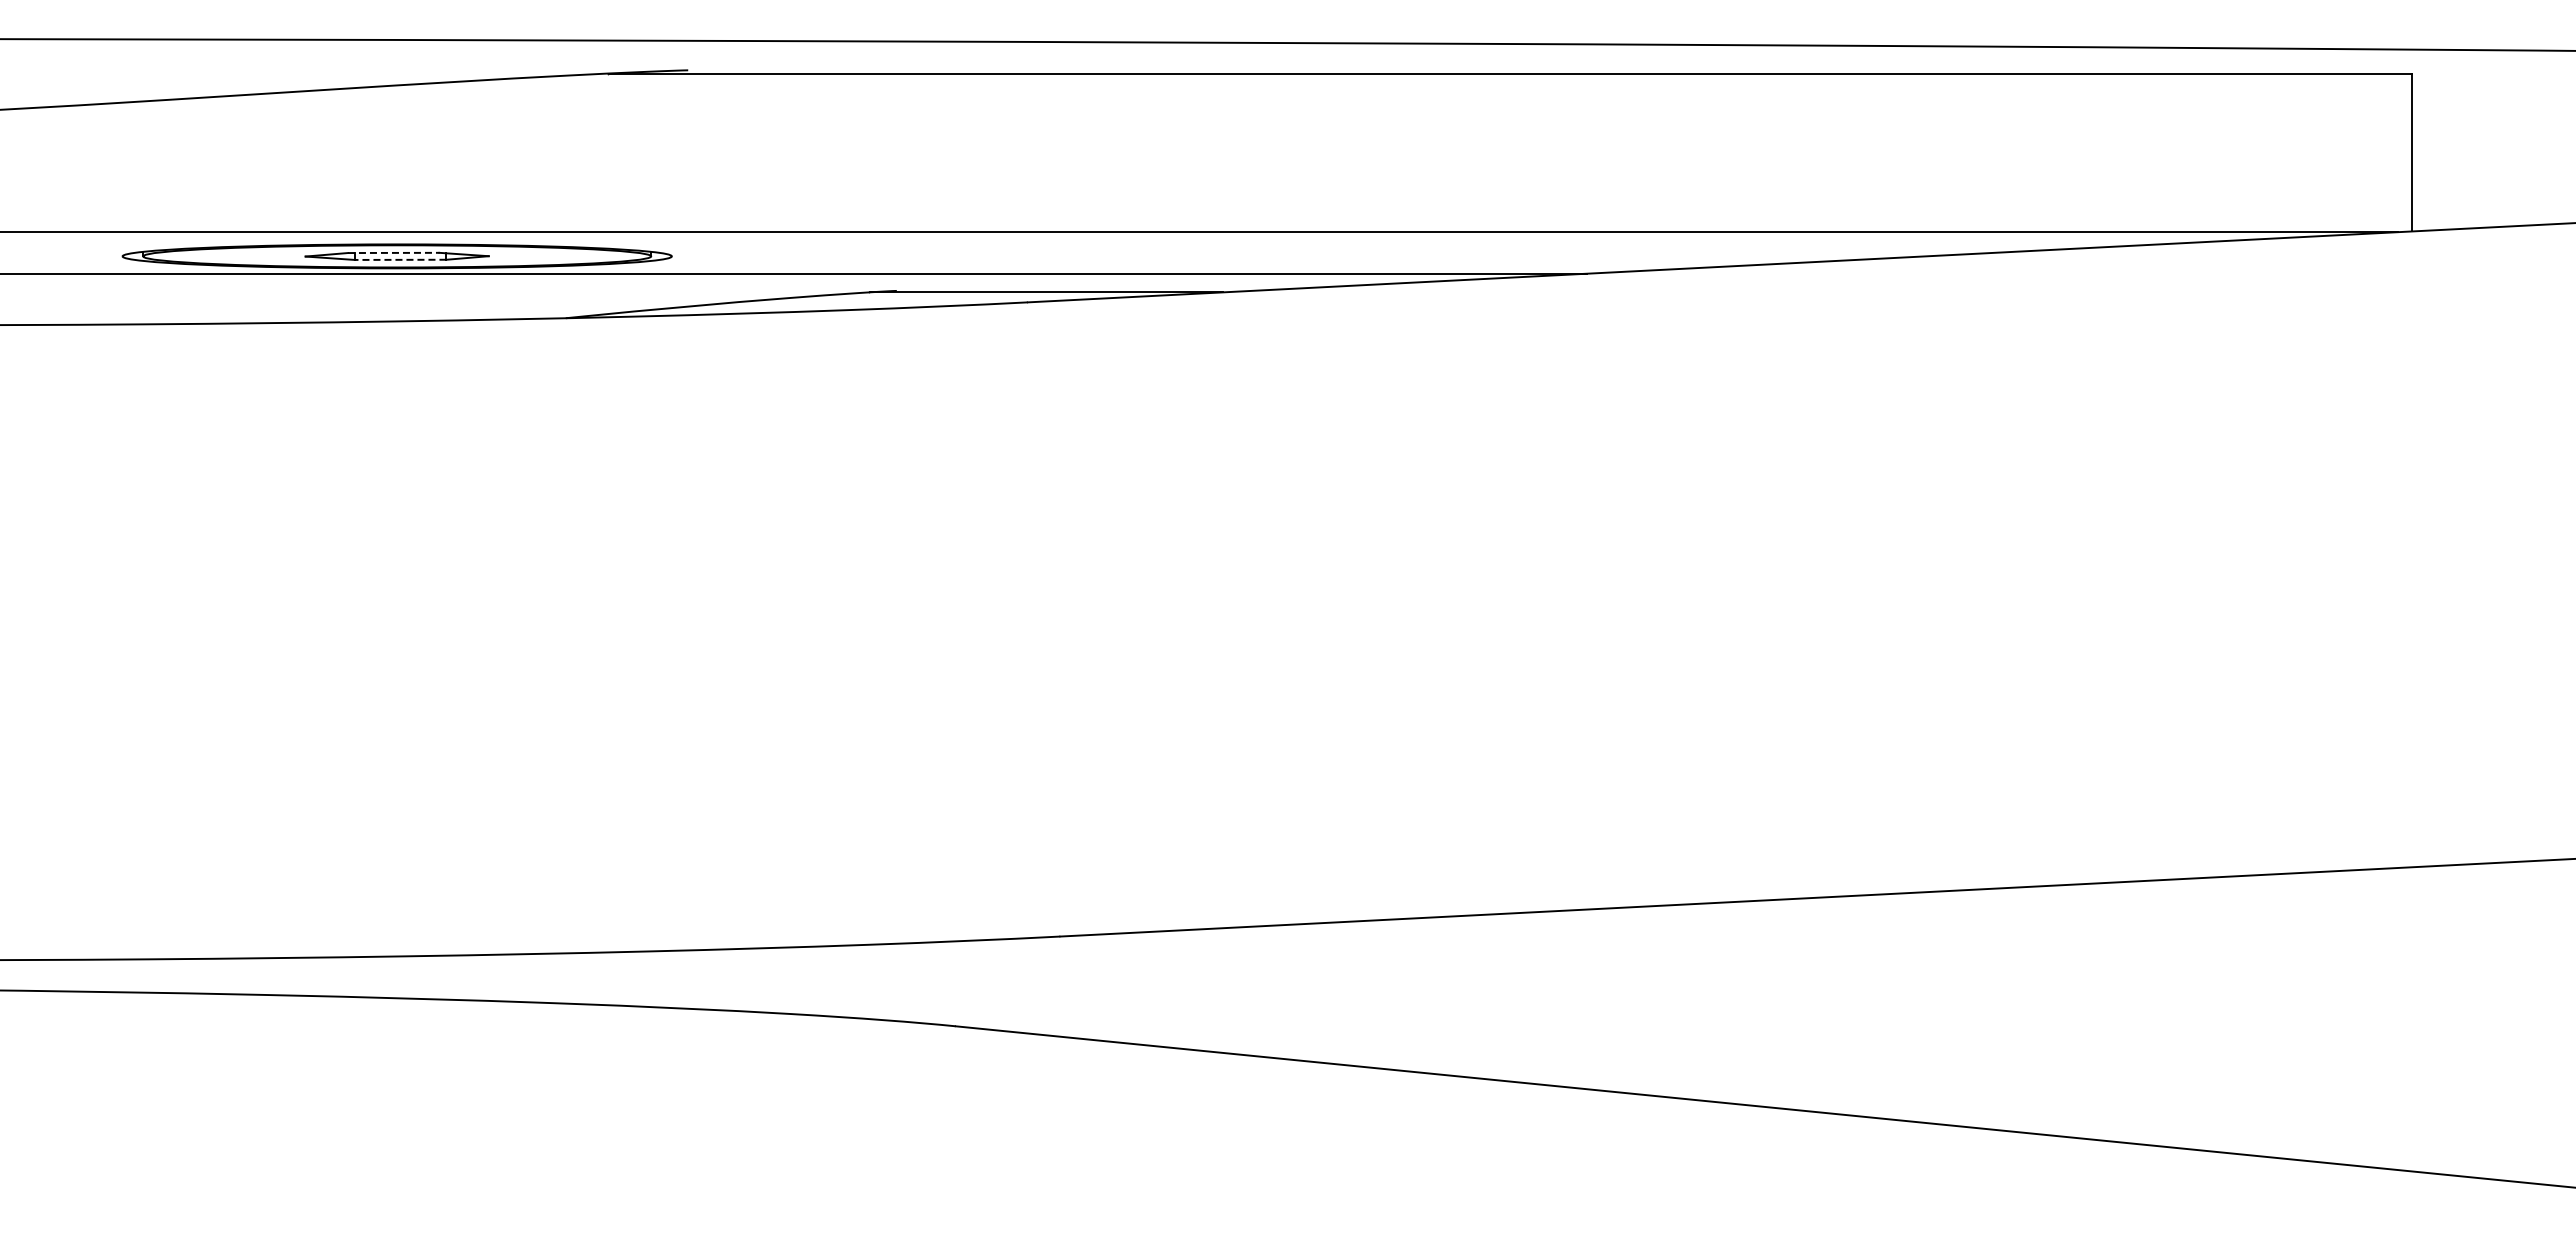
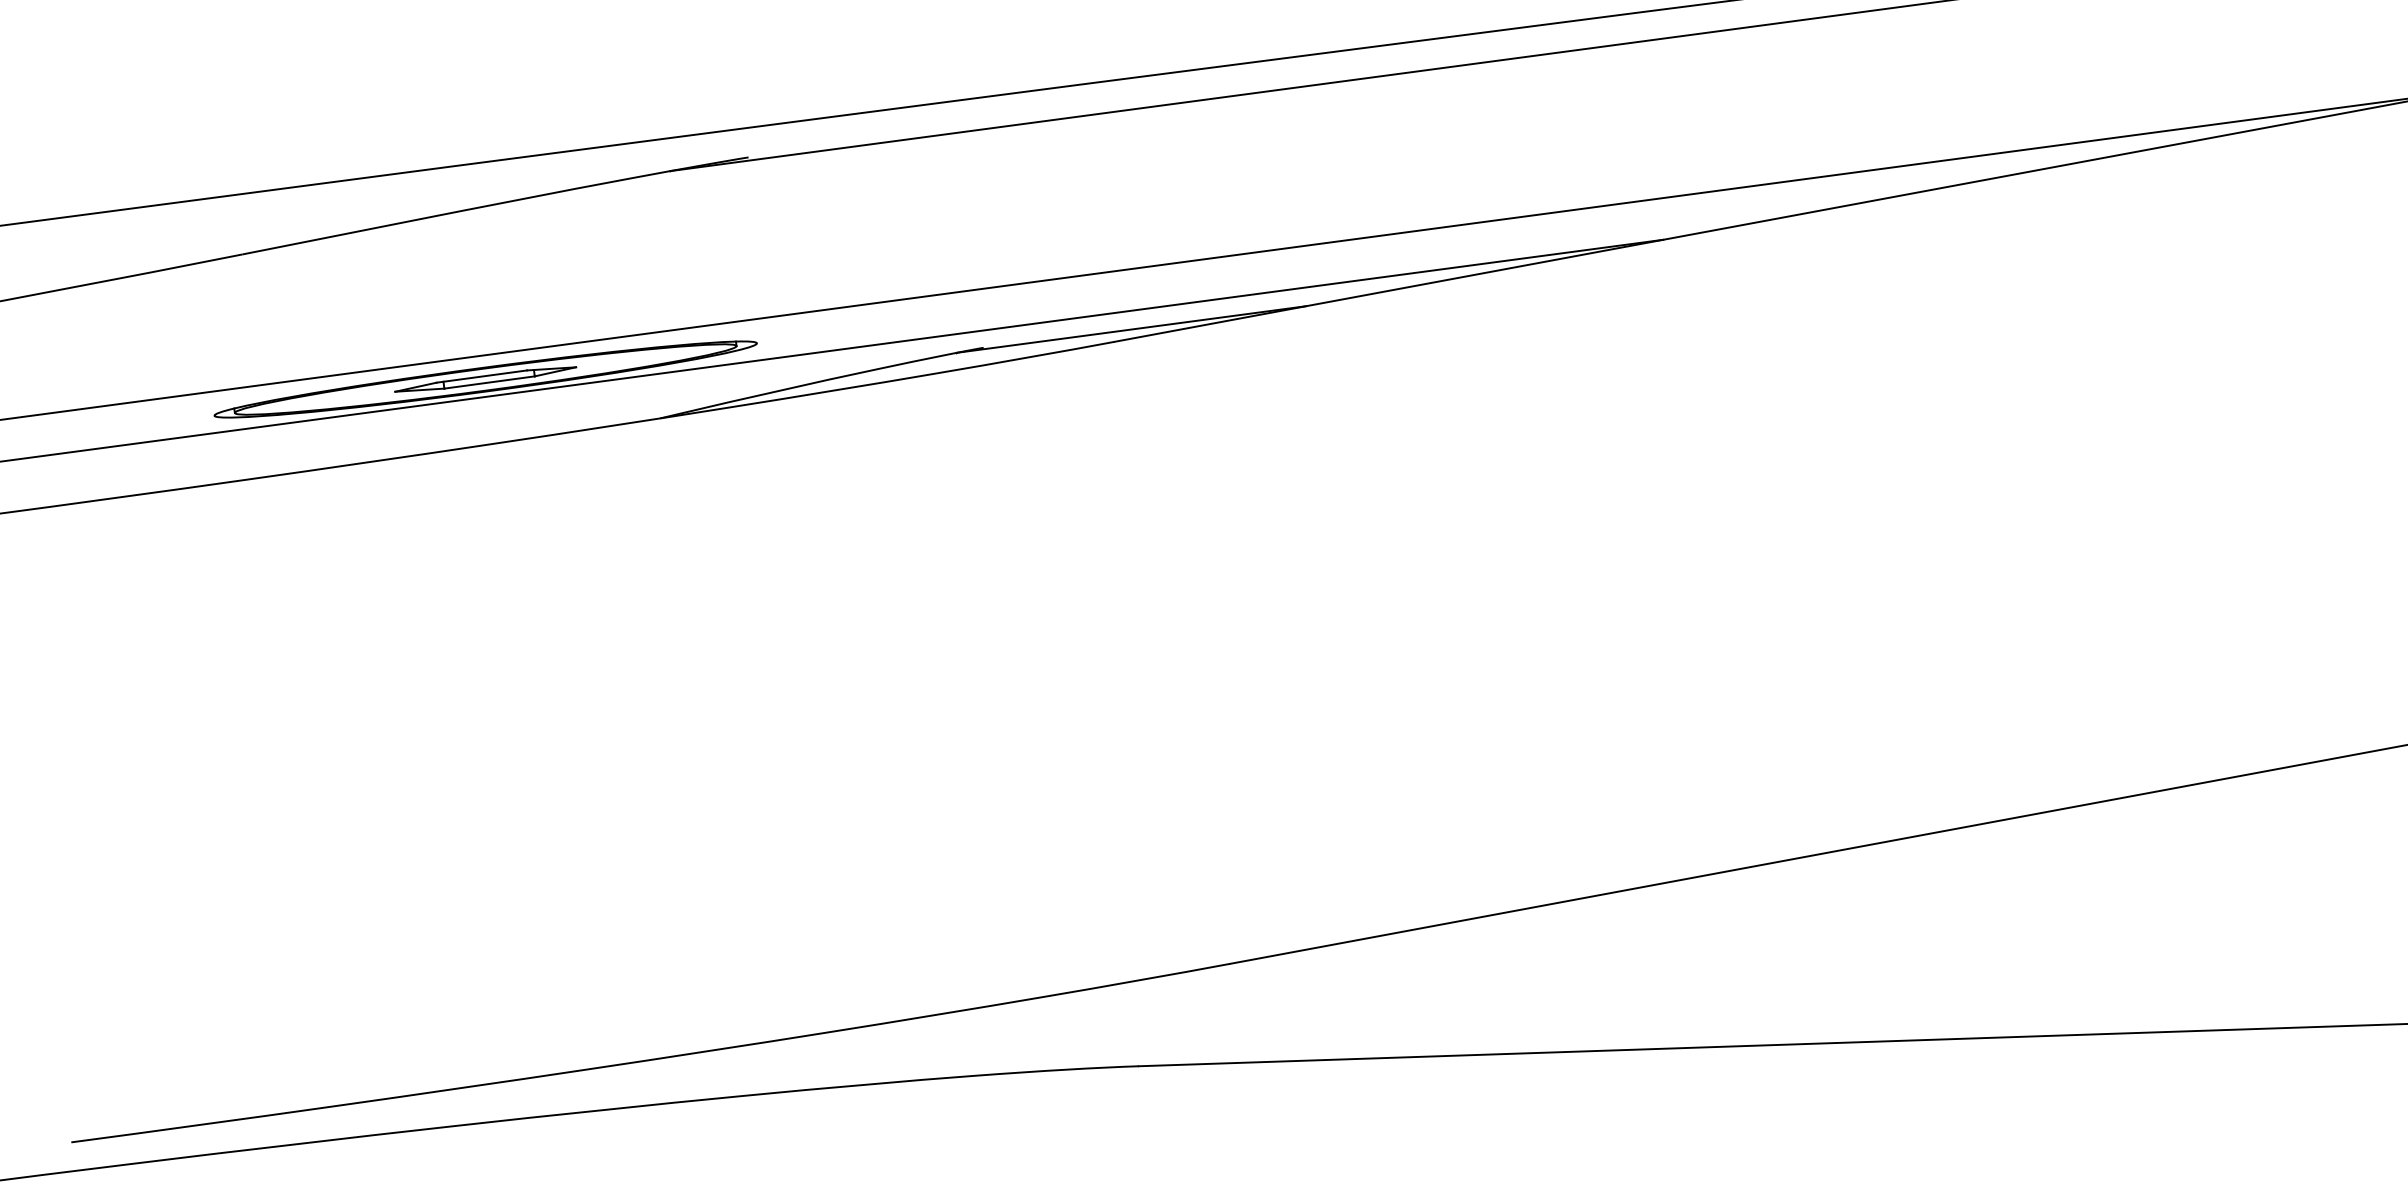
line: (393, 252) -> (481, 376), dashed -> solid
line: (400, 259) -> (489, 382), dashed -> solid

